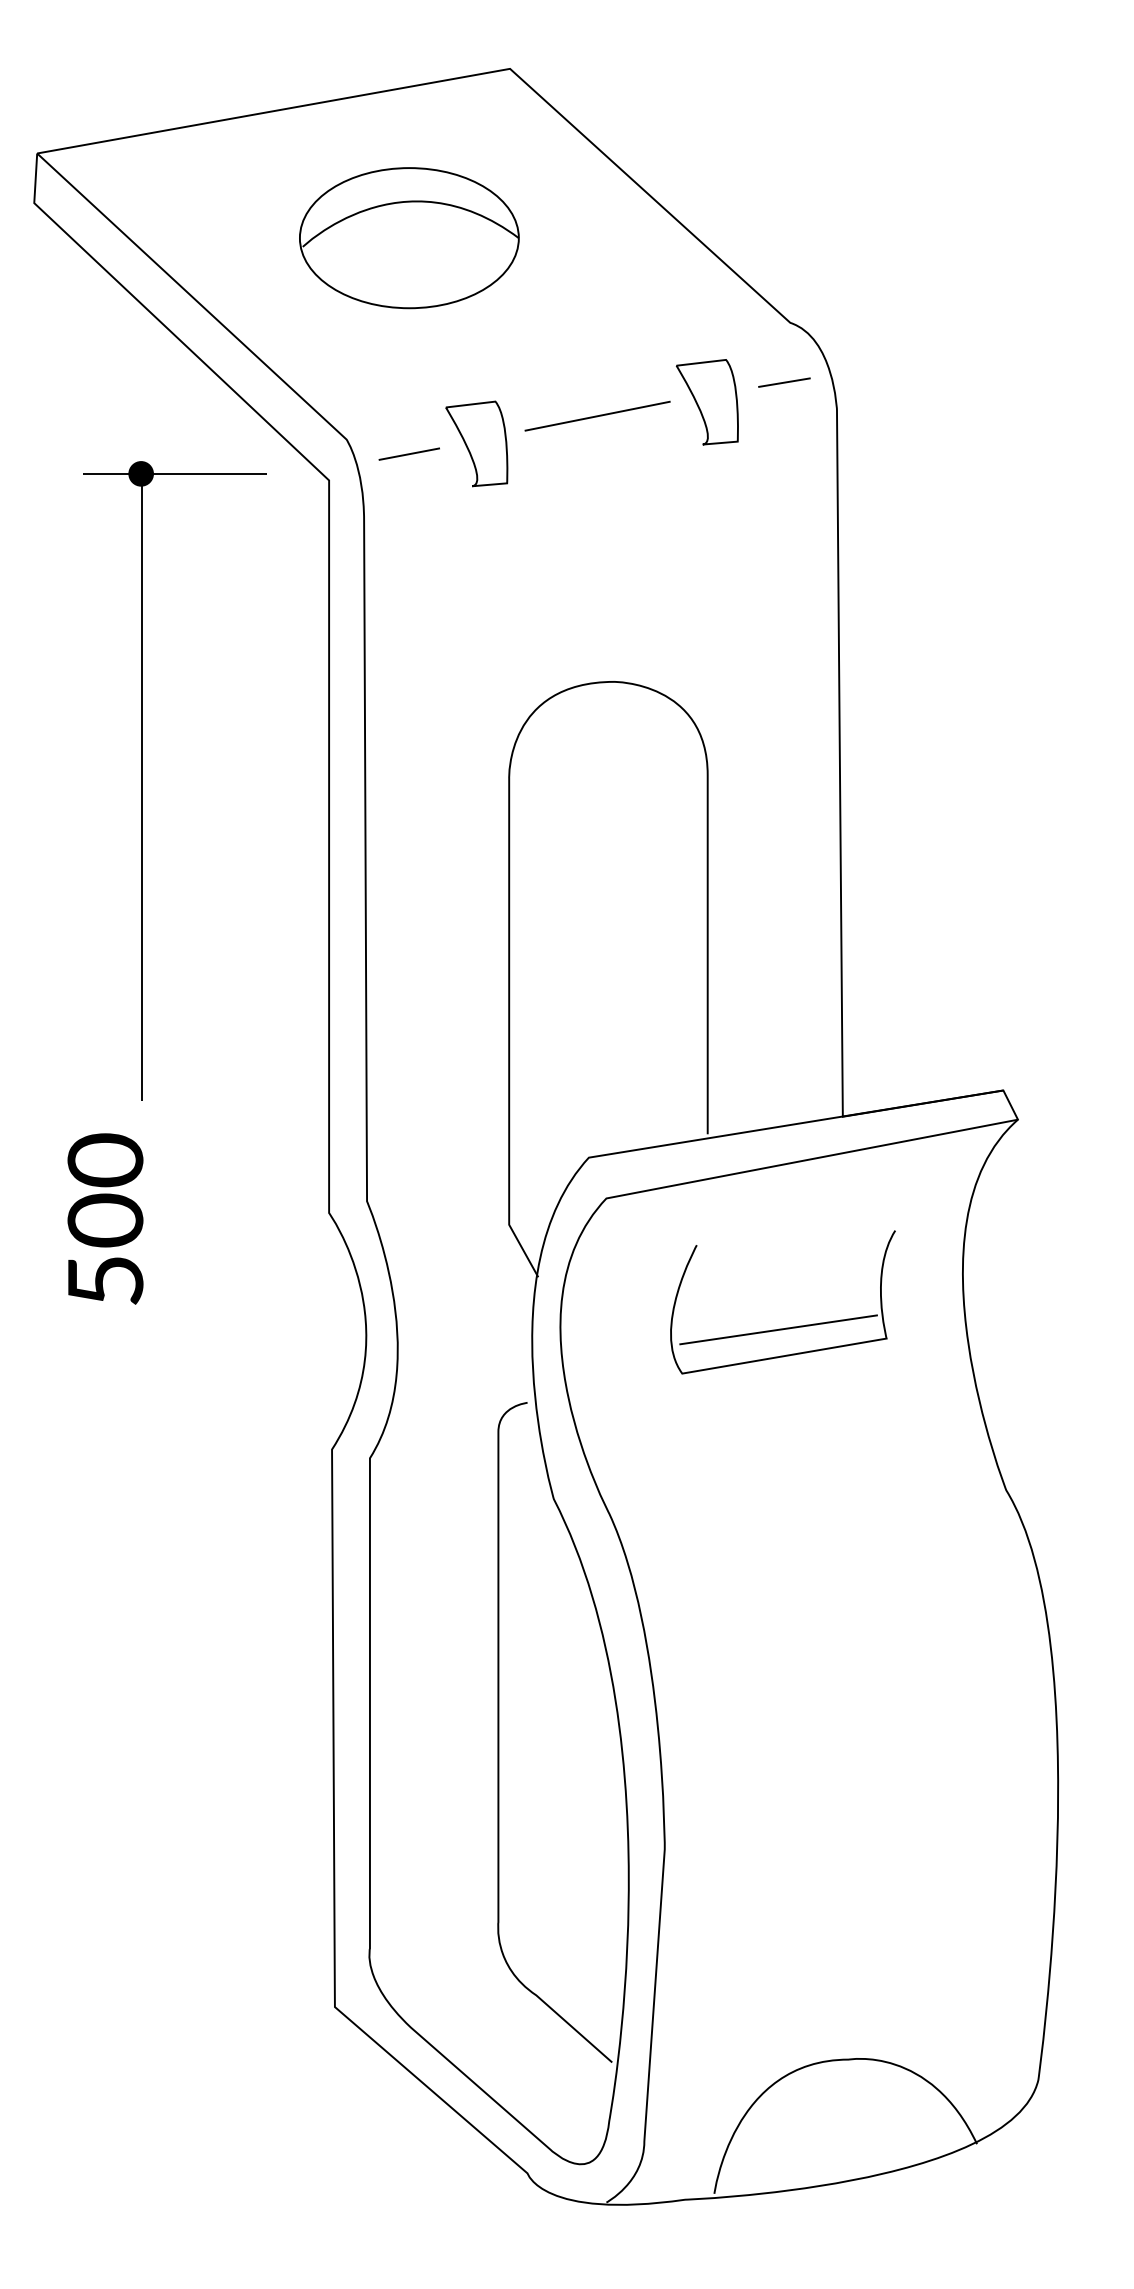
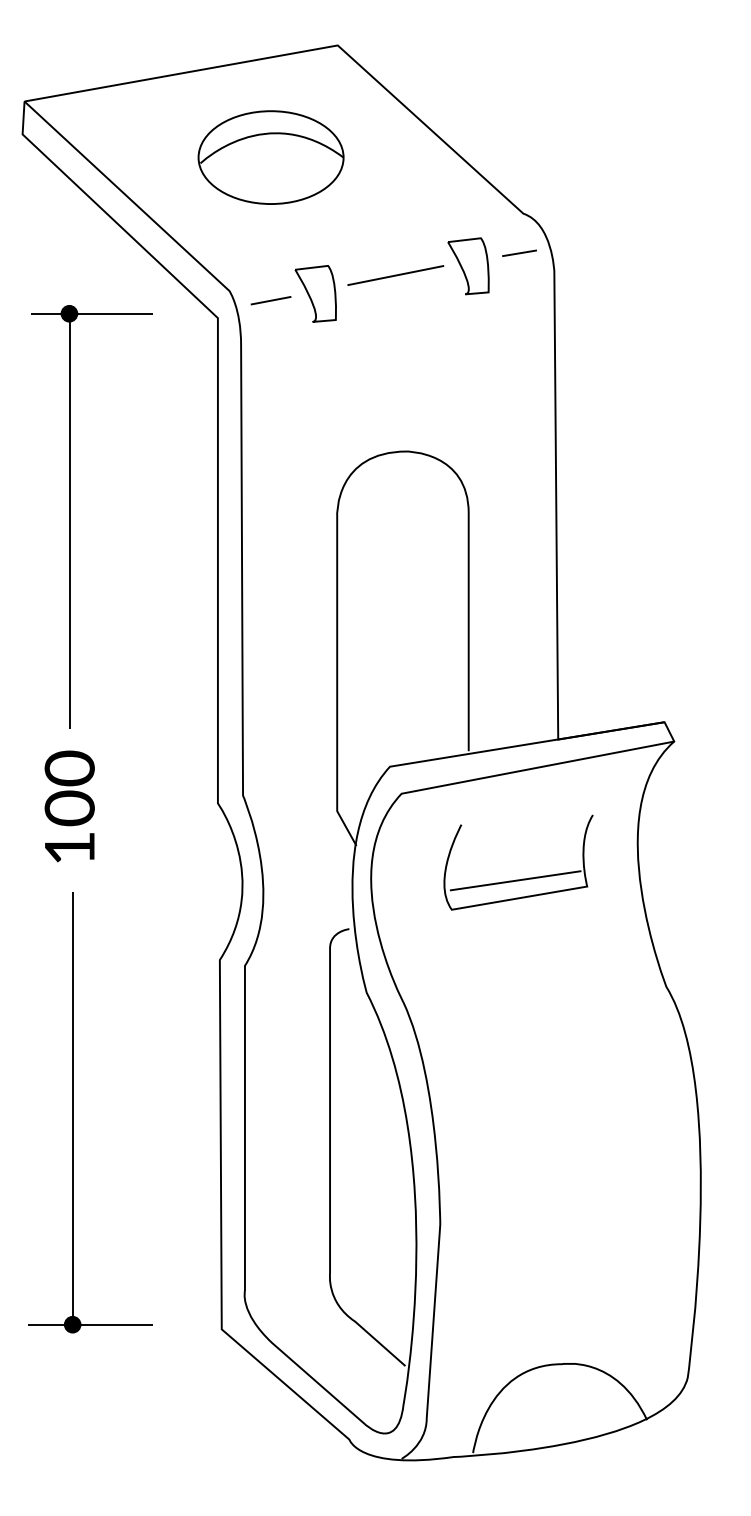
part: (142, 779) -> (70, 516), moved
text: (105, 1281) -> (69, 848), 500 -> 100
part: (111, 1679) -> (73, 1112), added

